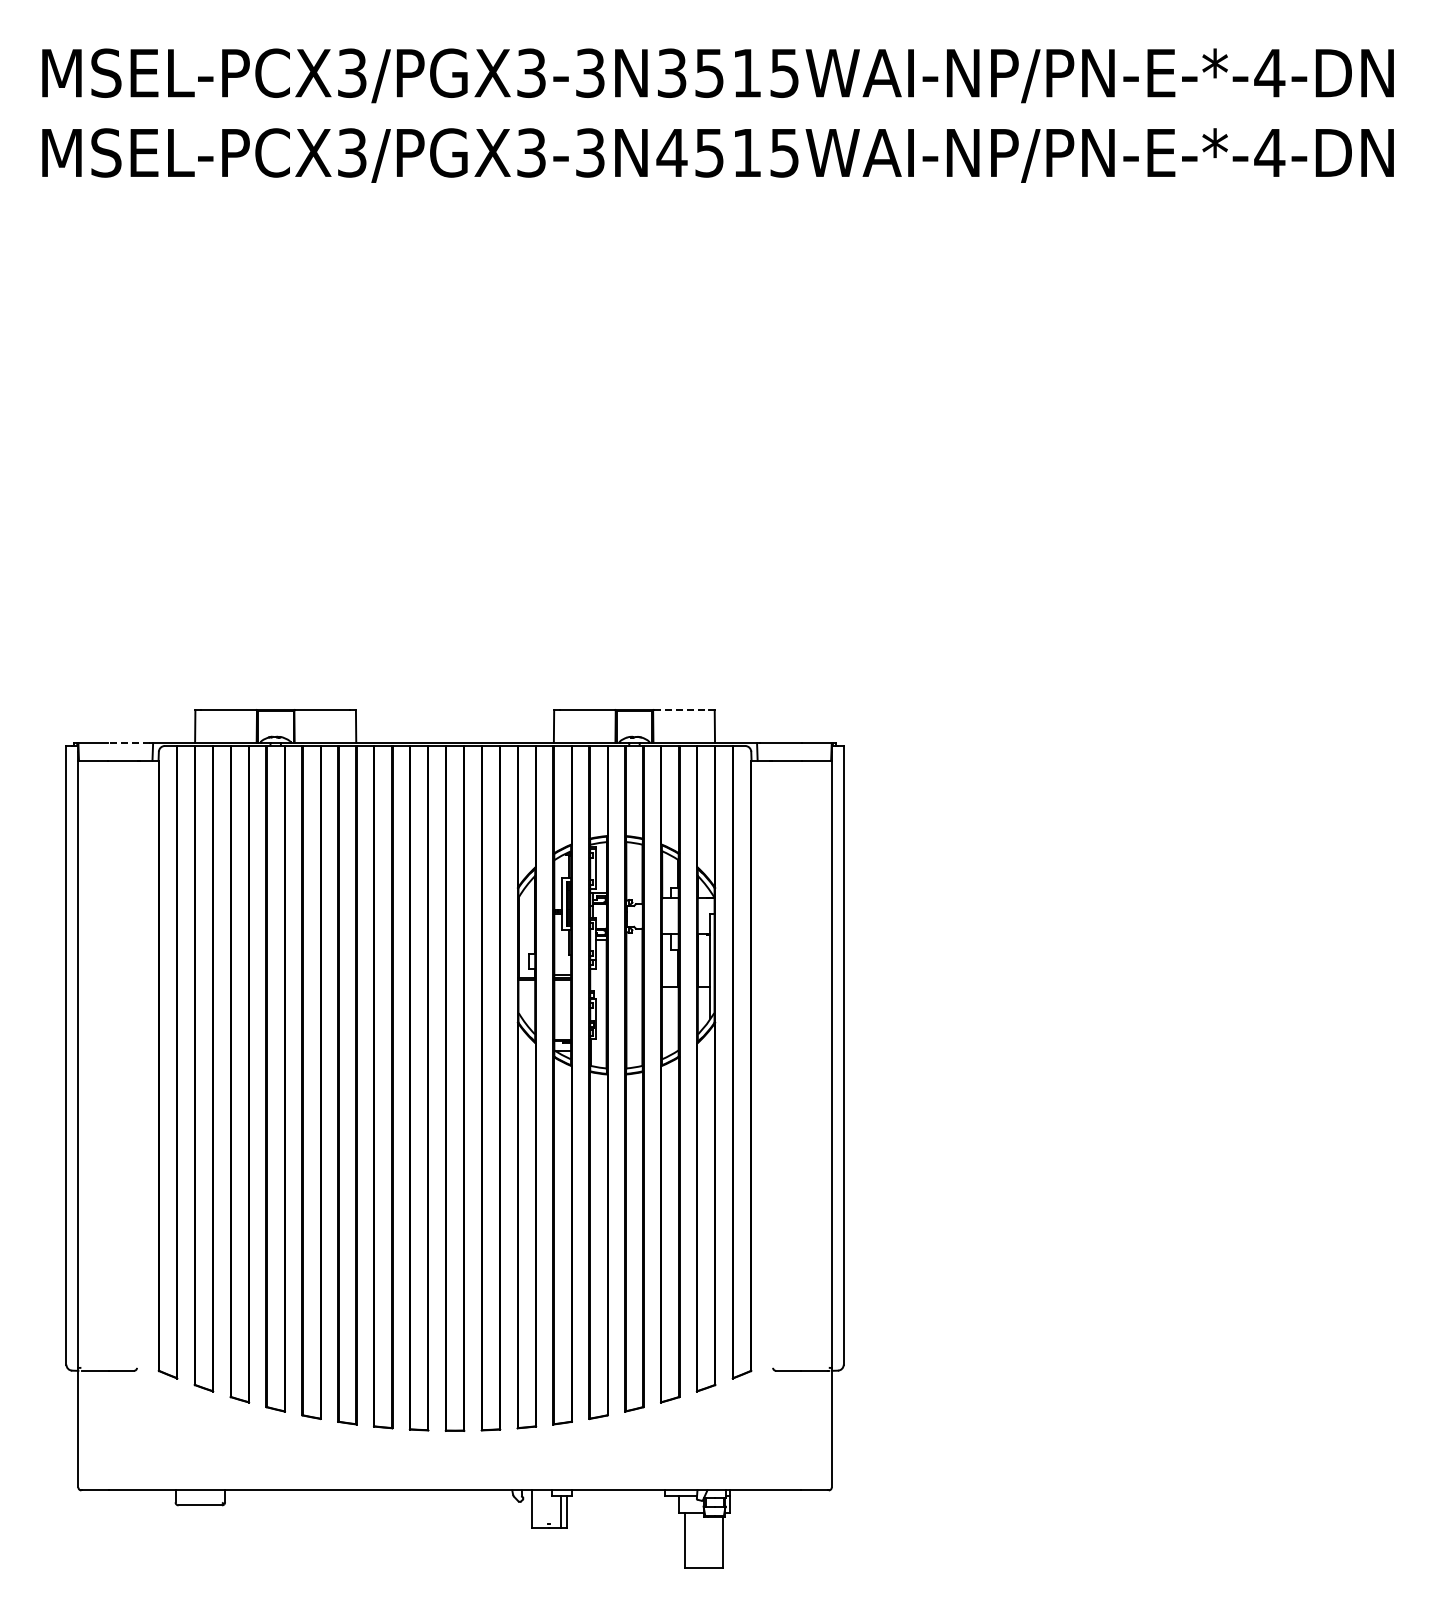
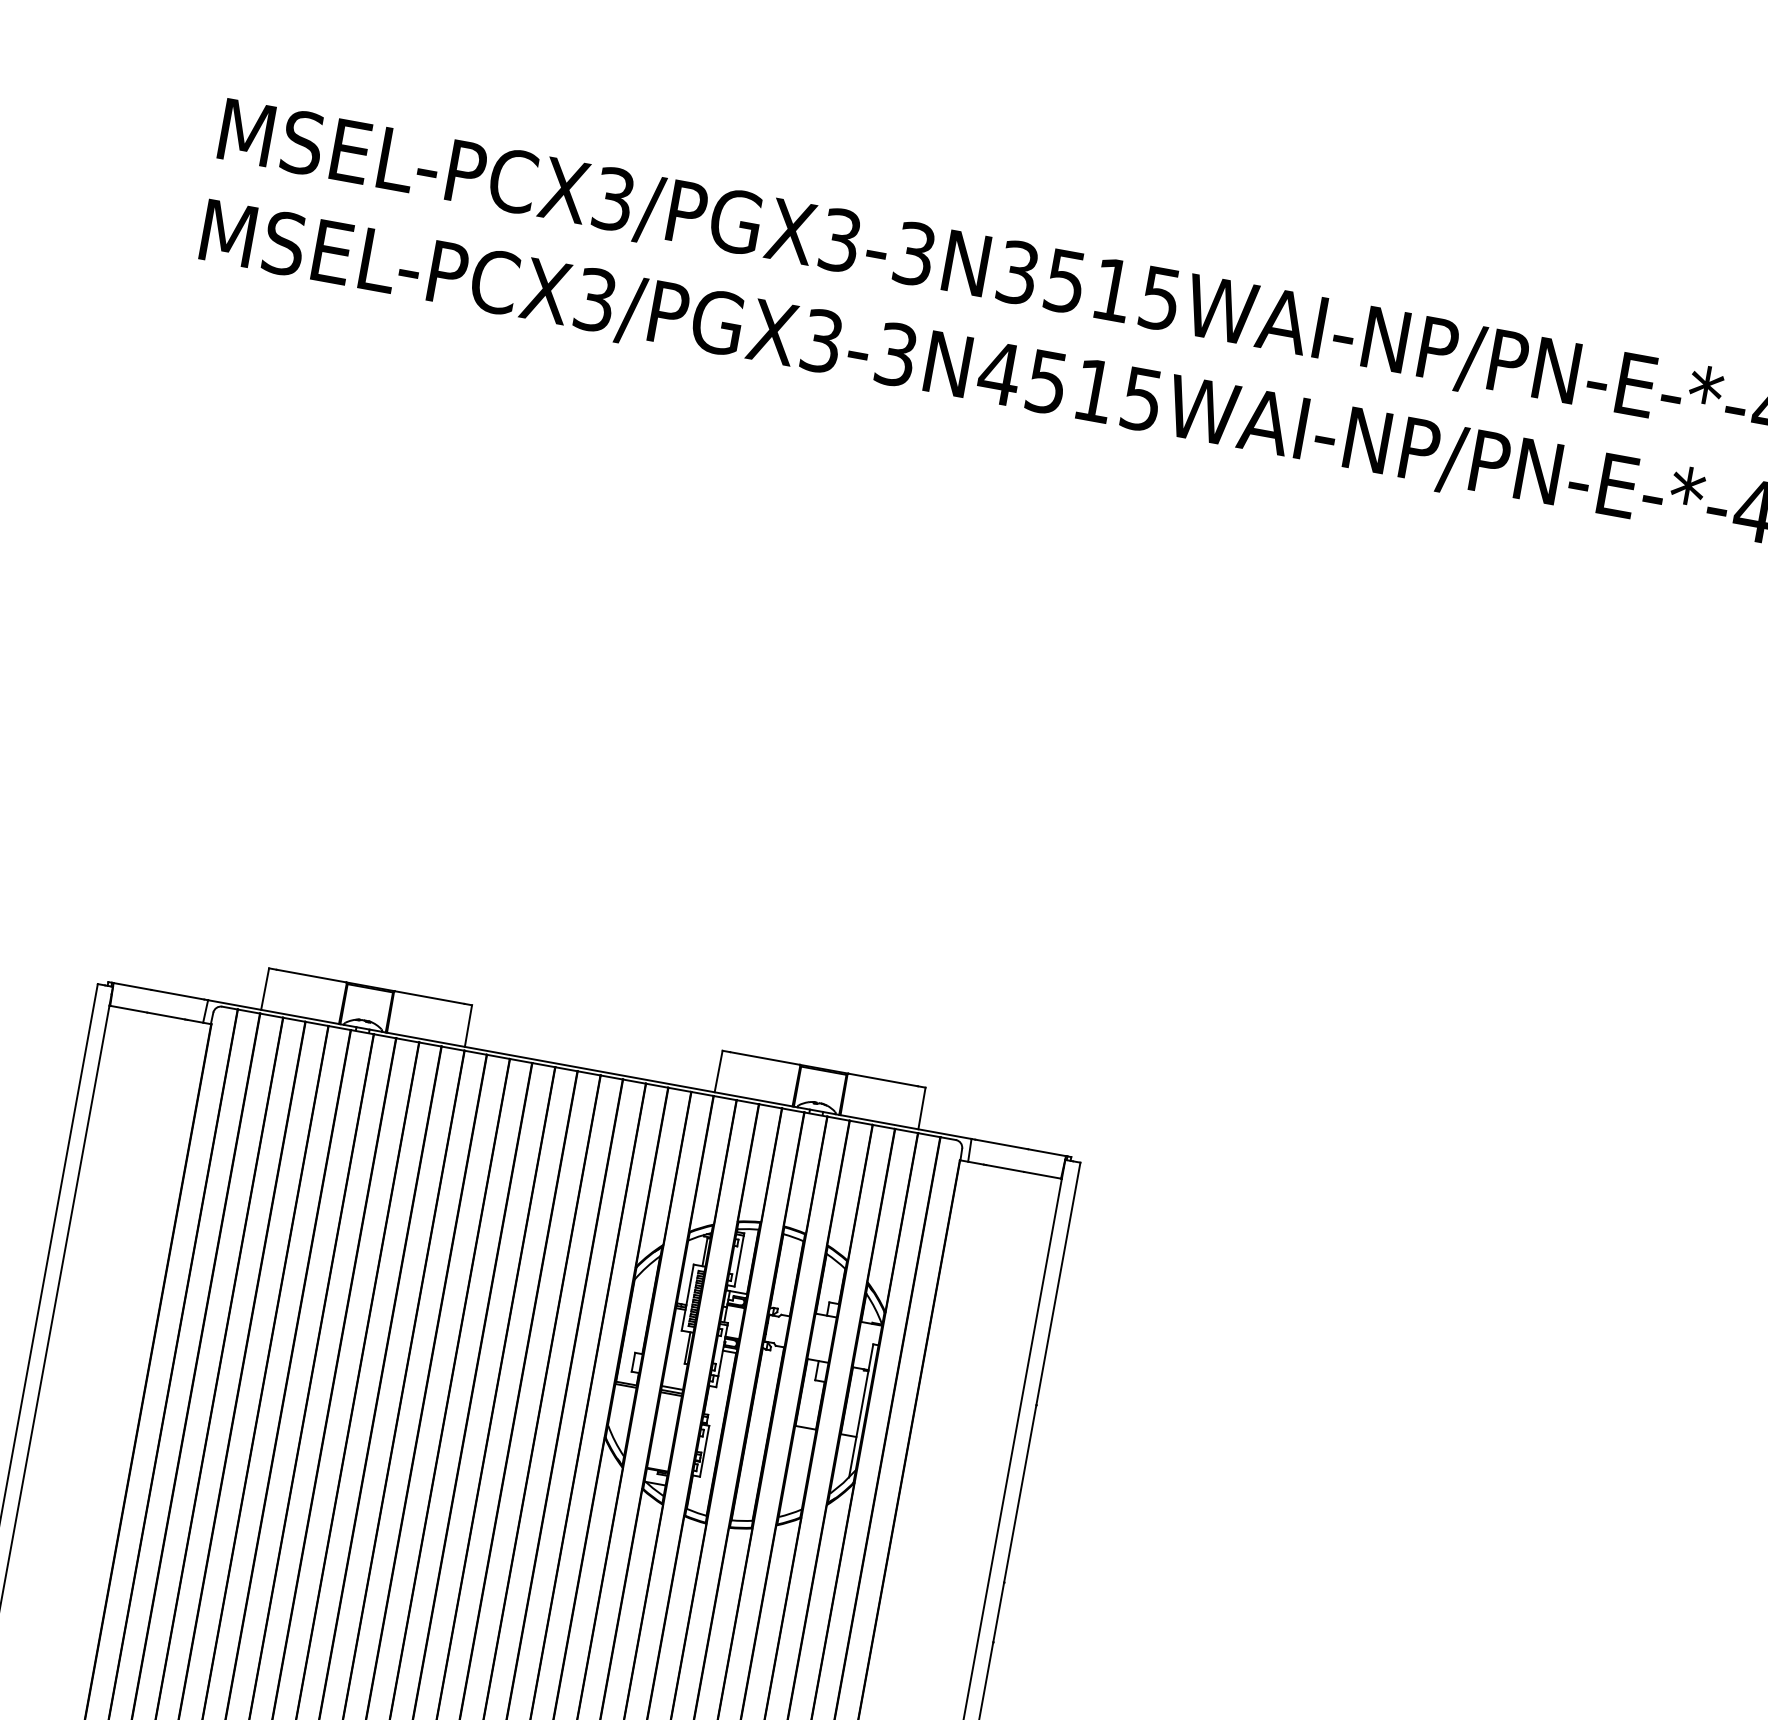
line: (681, 710) -> (883, 1080), dashed -> solid
line: (129, 743) -> (178, 995), dashed -> solid

